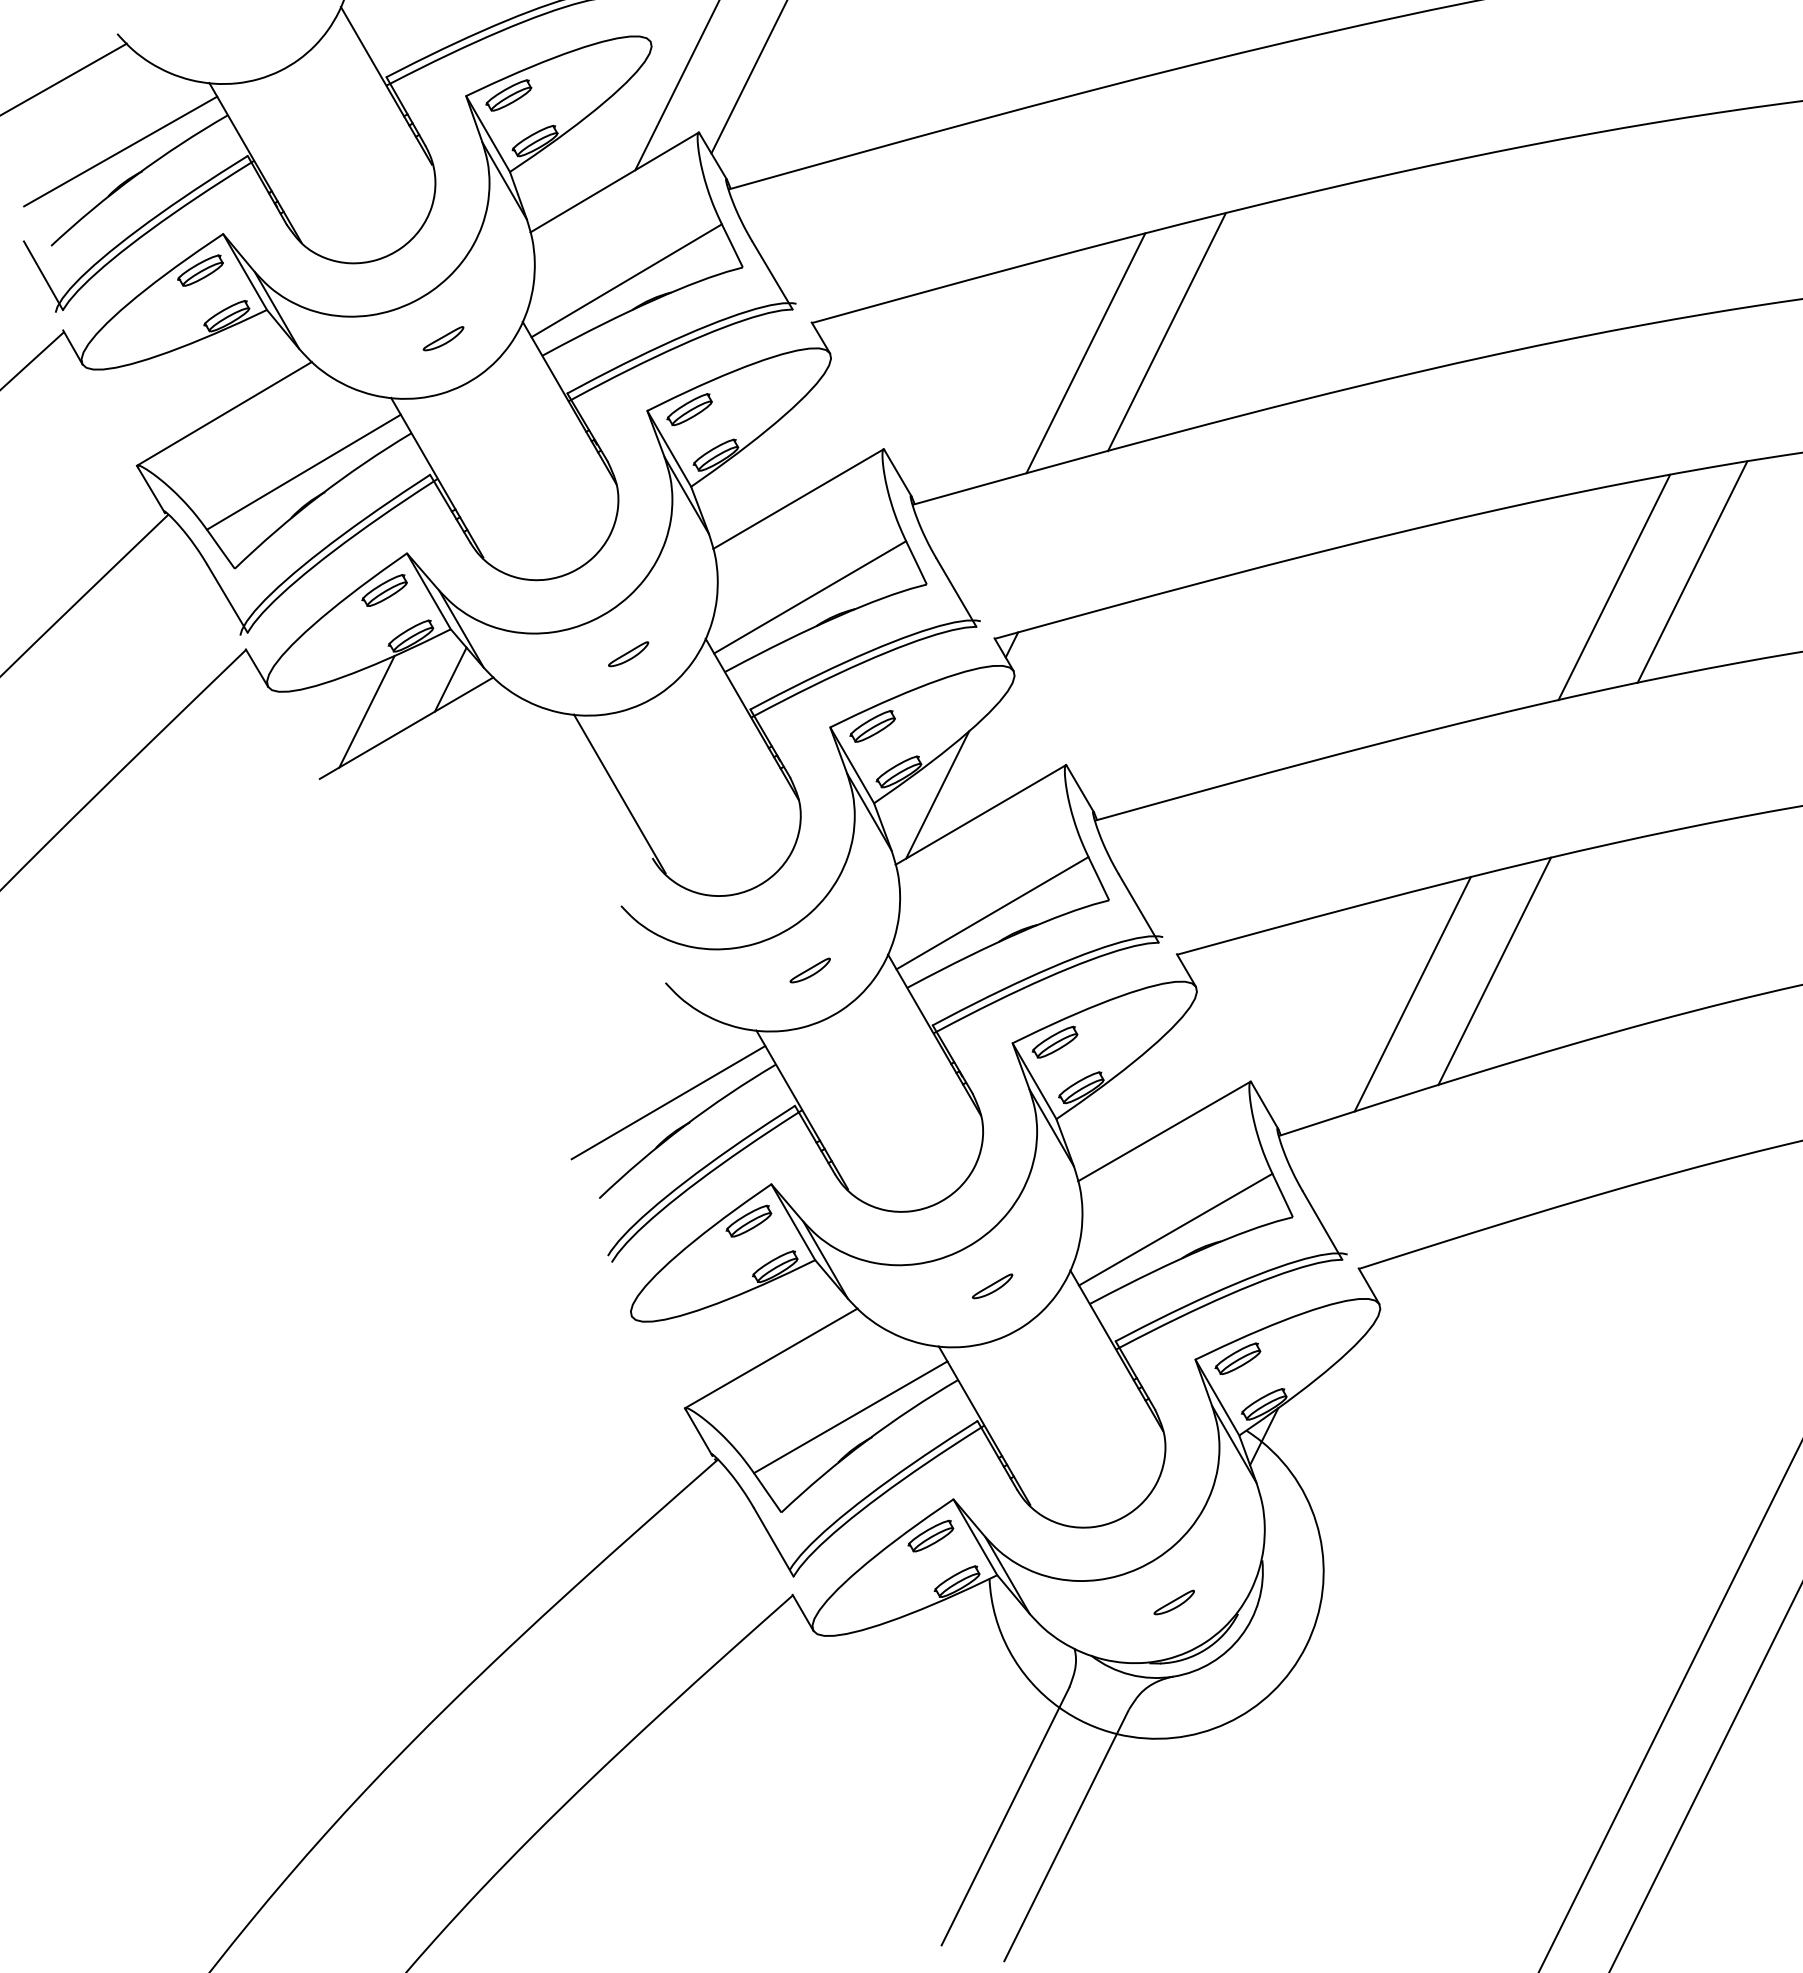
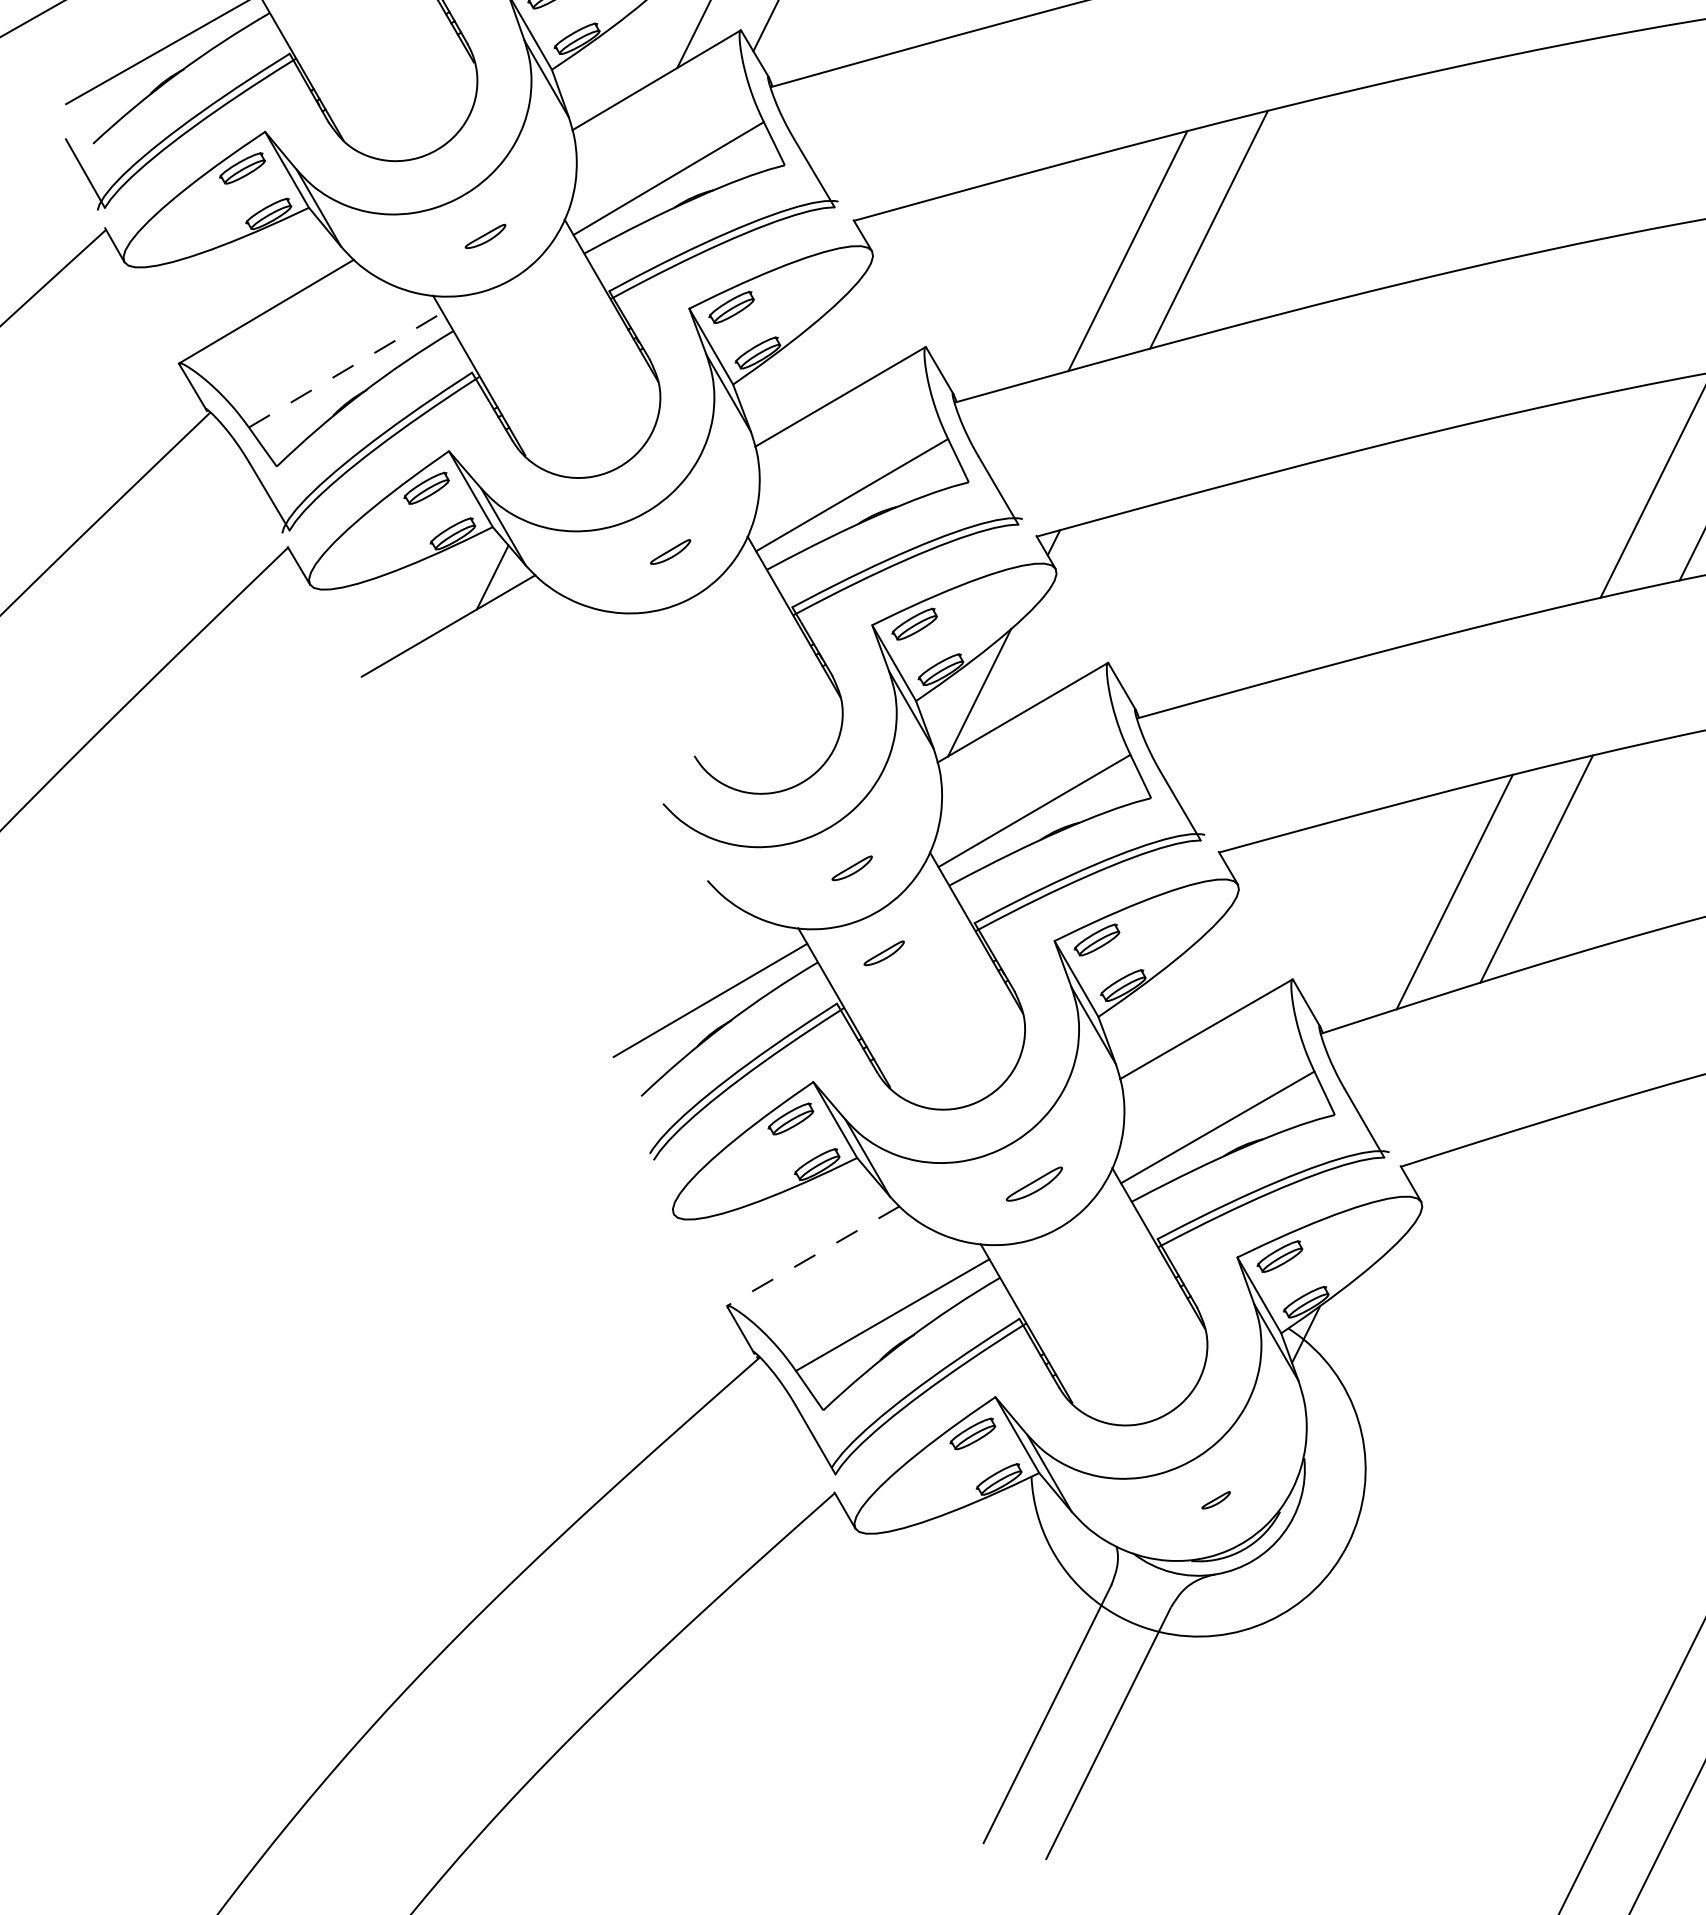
line: (303, 472) -> (345, 370), solid -> dashed
line: (366, 711) -> (408, 609), removed
line: (619, 793) -> (661, 691), removed
part: (841, 1055) -> (883, 953), added
part: (992, 1286) -> (1034, 1184), size x1.4
line: (771, 1358) -> (813, 1256), solid -> dashed
part: (1173, 1602) -> (1215, 1500), size x0.7

